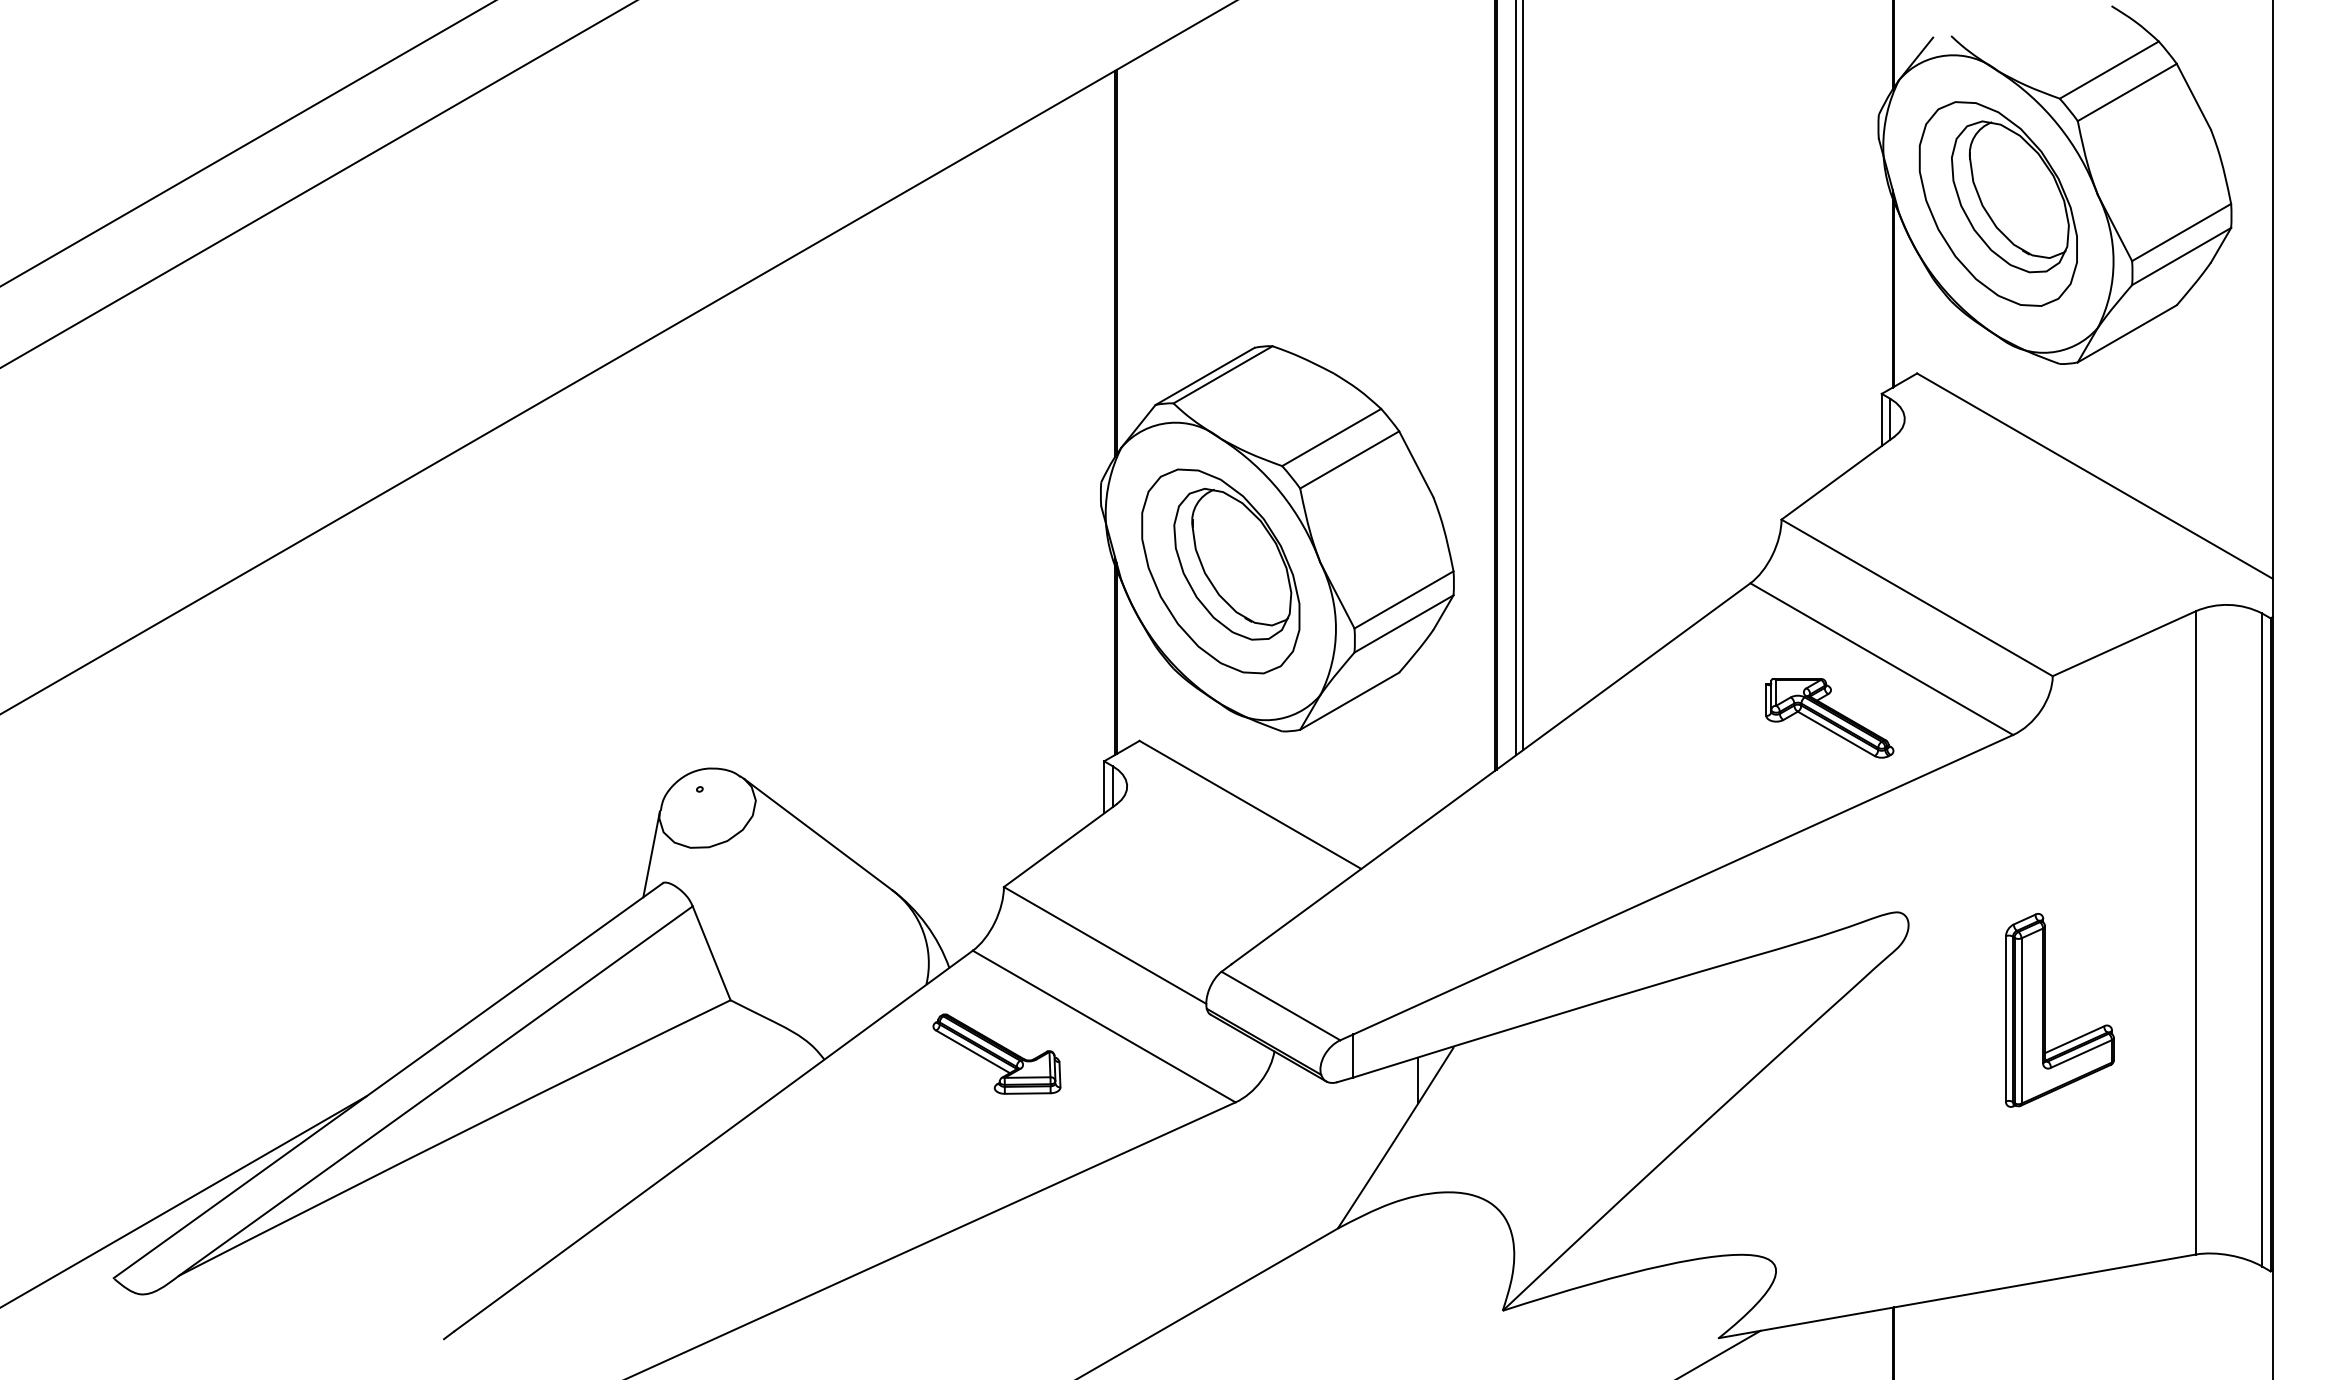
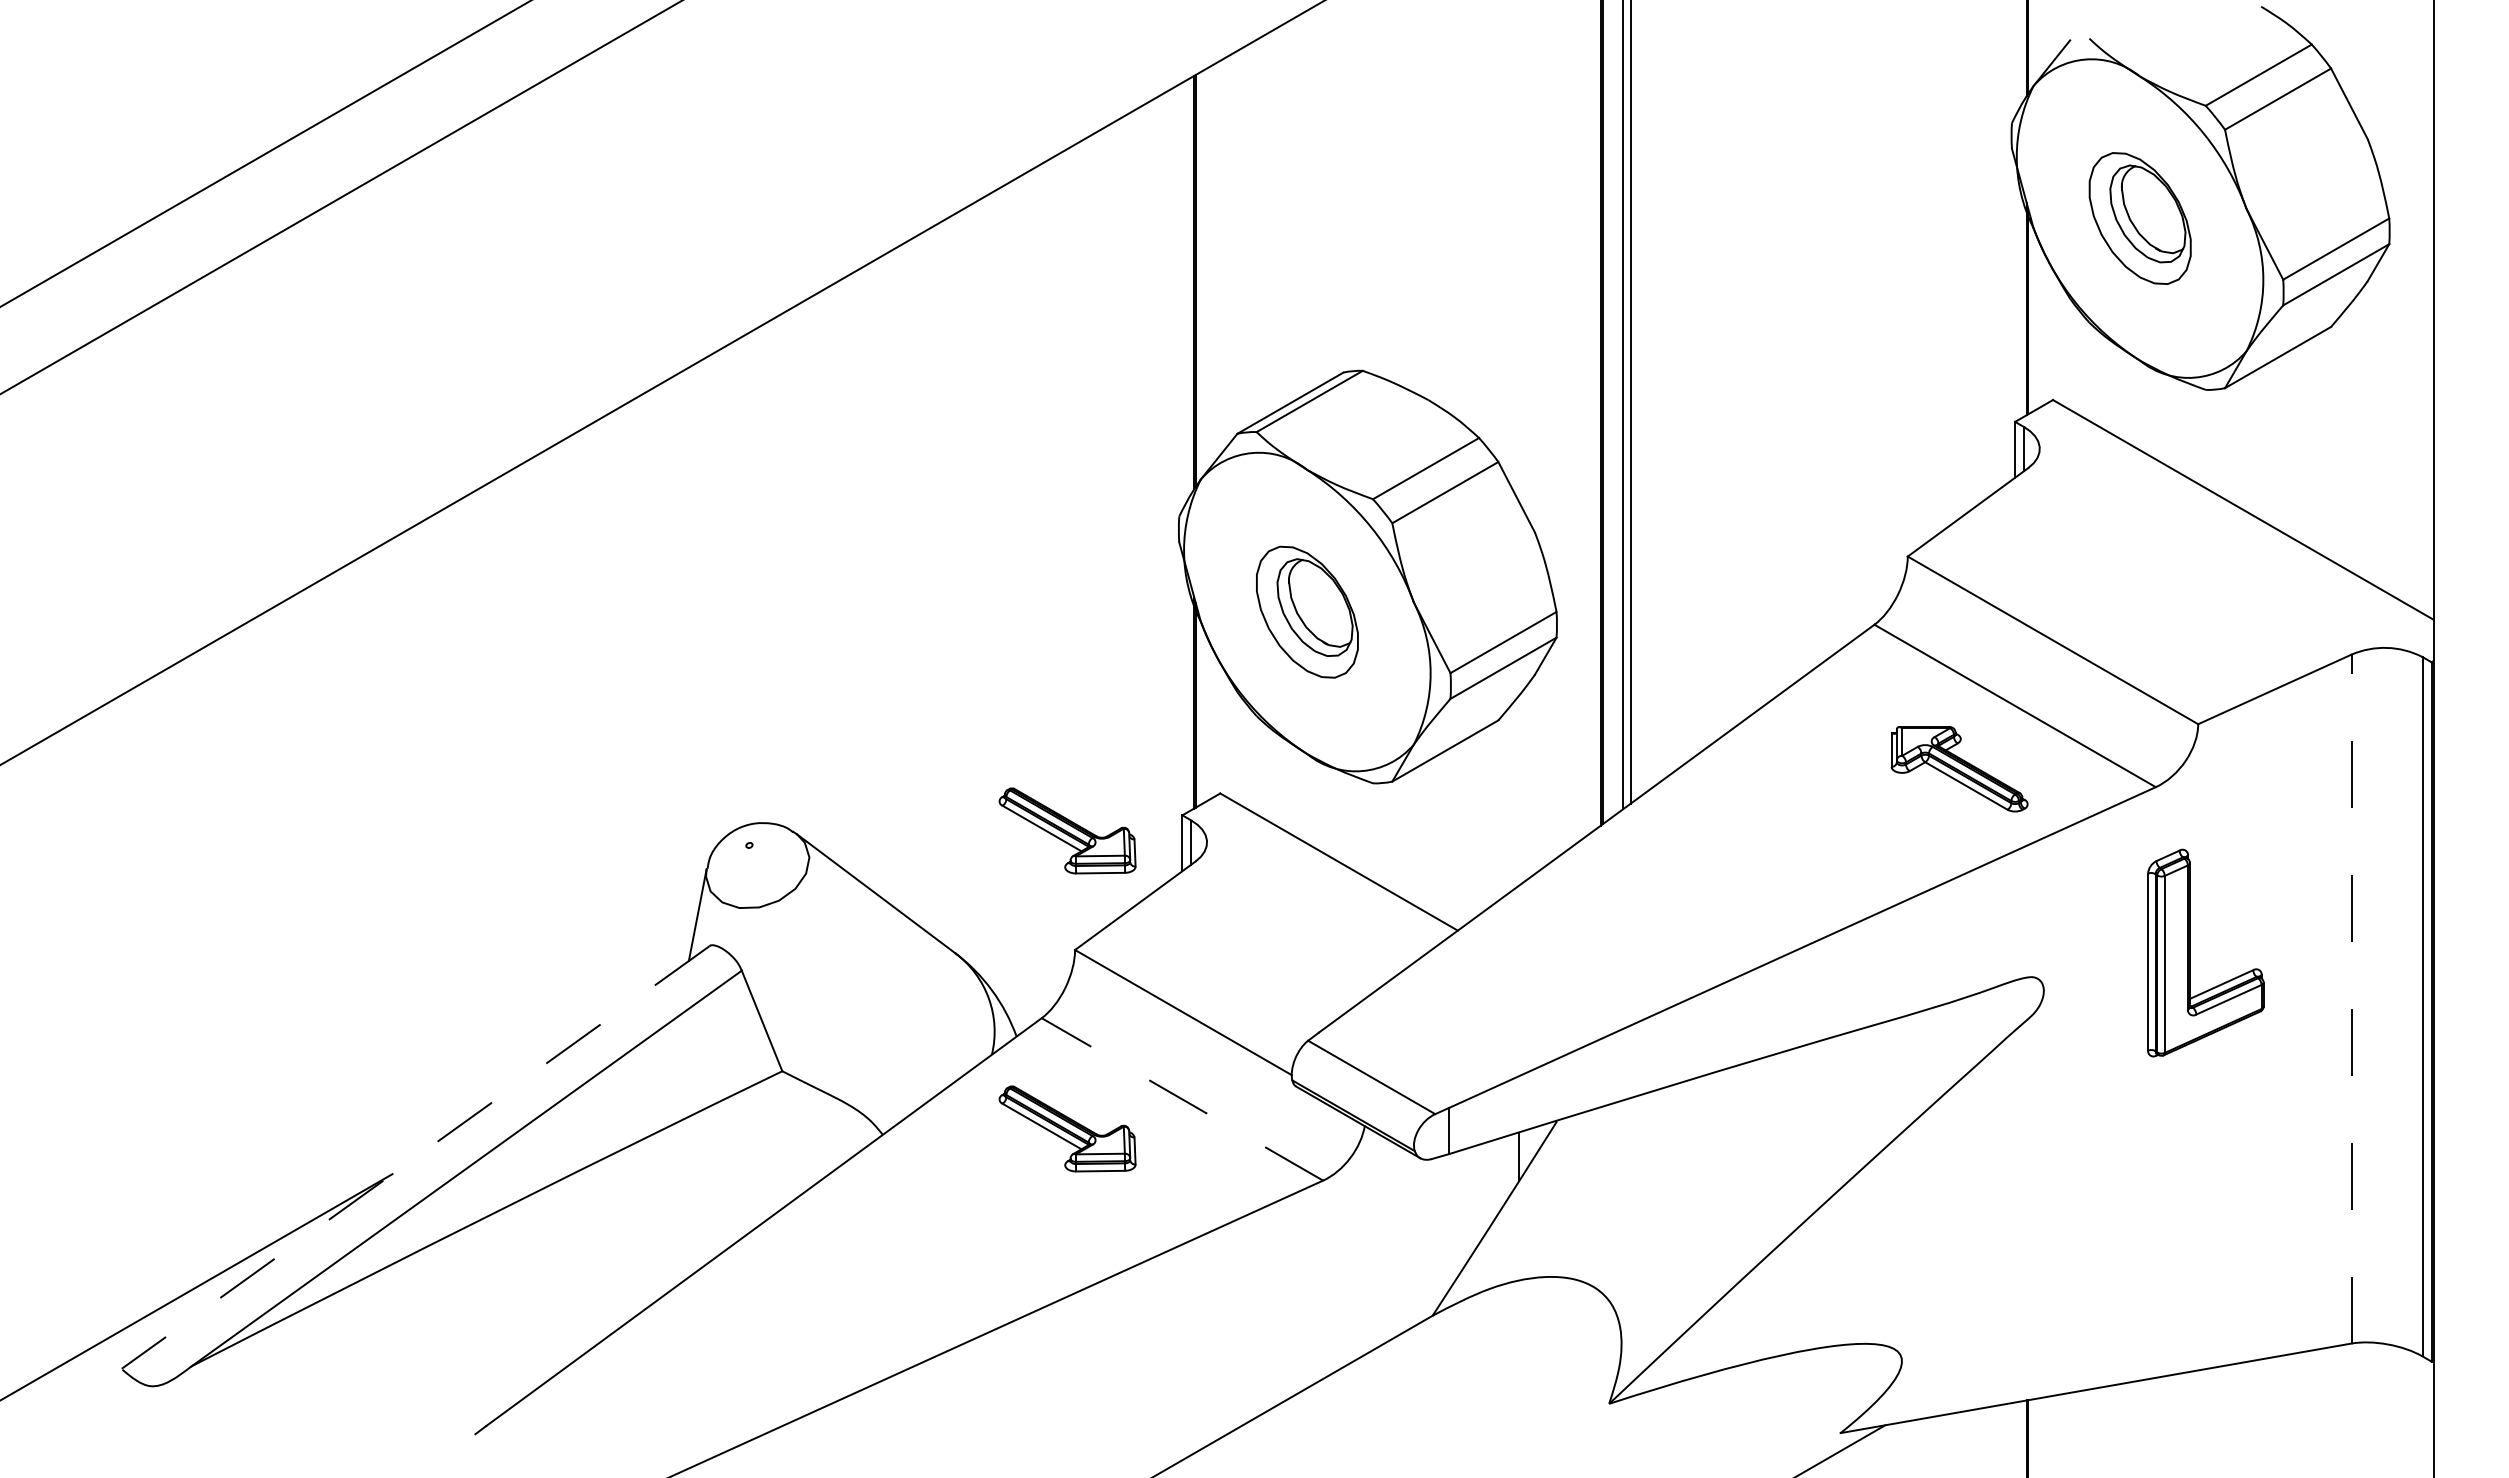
part: (1998, 203) -> (2140, 218), size x0.6
part: (1220, 571) -> (1307, 612), size x0.6
part: (996, 775) -> (1067, 830), added
line: (2195, 932) -> (2351, 998), solid -> dashed
part: (2045, 1009) -> (2190, 952), moved
line: (1104, 1026) -> (1182, 1099), solid -> dashed
line: (388, 1080) -> (415, 1157), solid -> dashed

